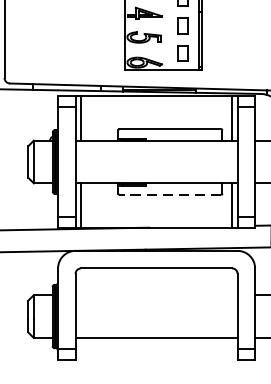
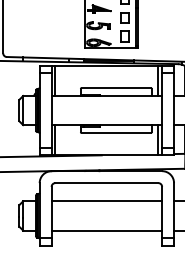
line: (170, 194) -> (116, 132), dashed -> solid
line: (156, 295) -> (106, 201), added

